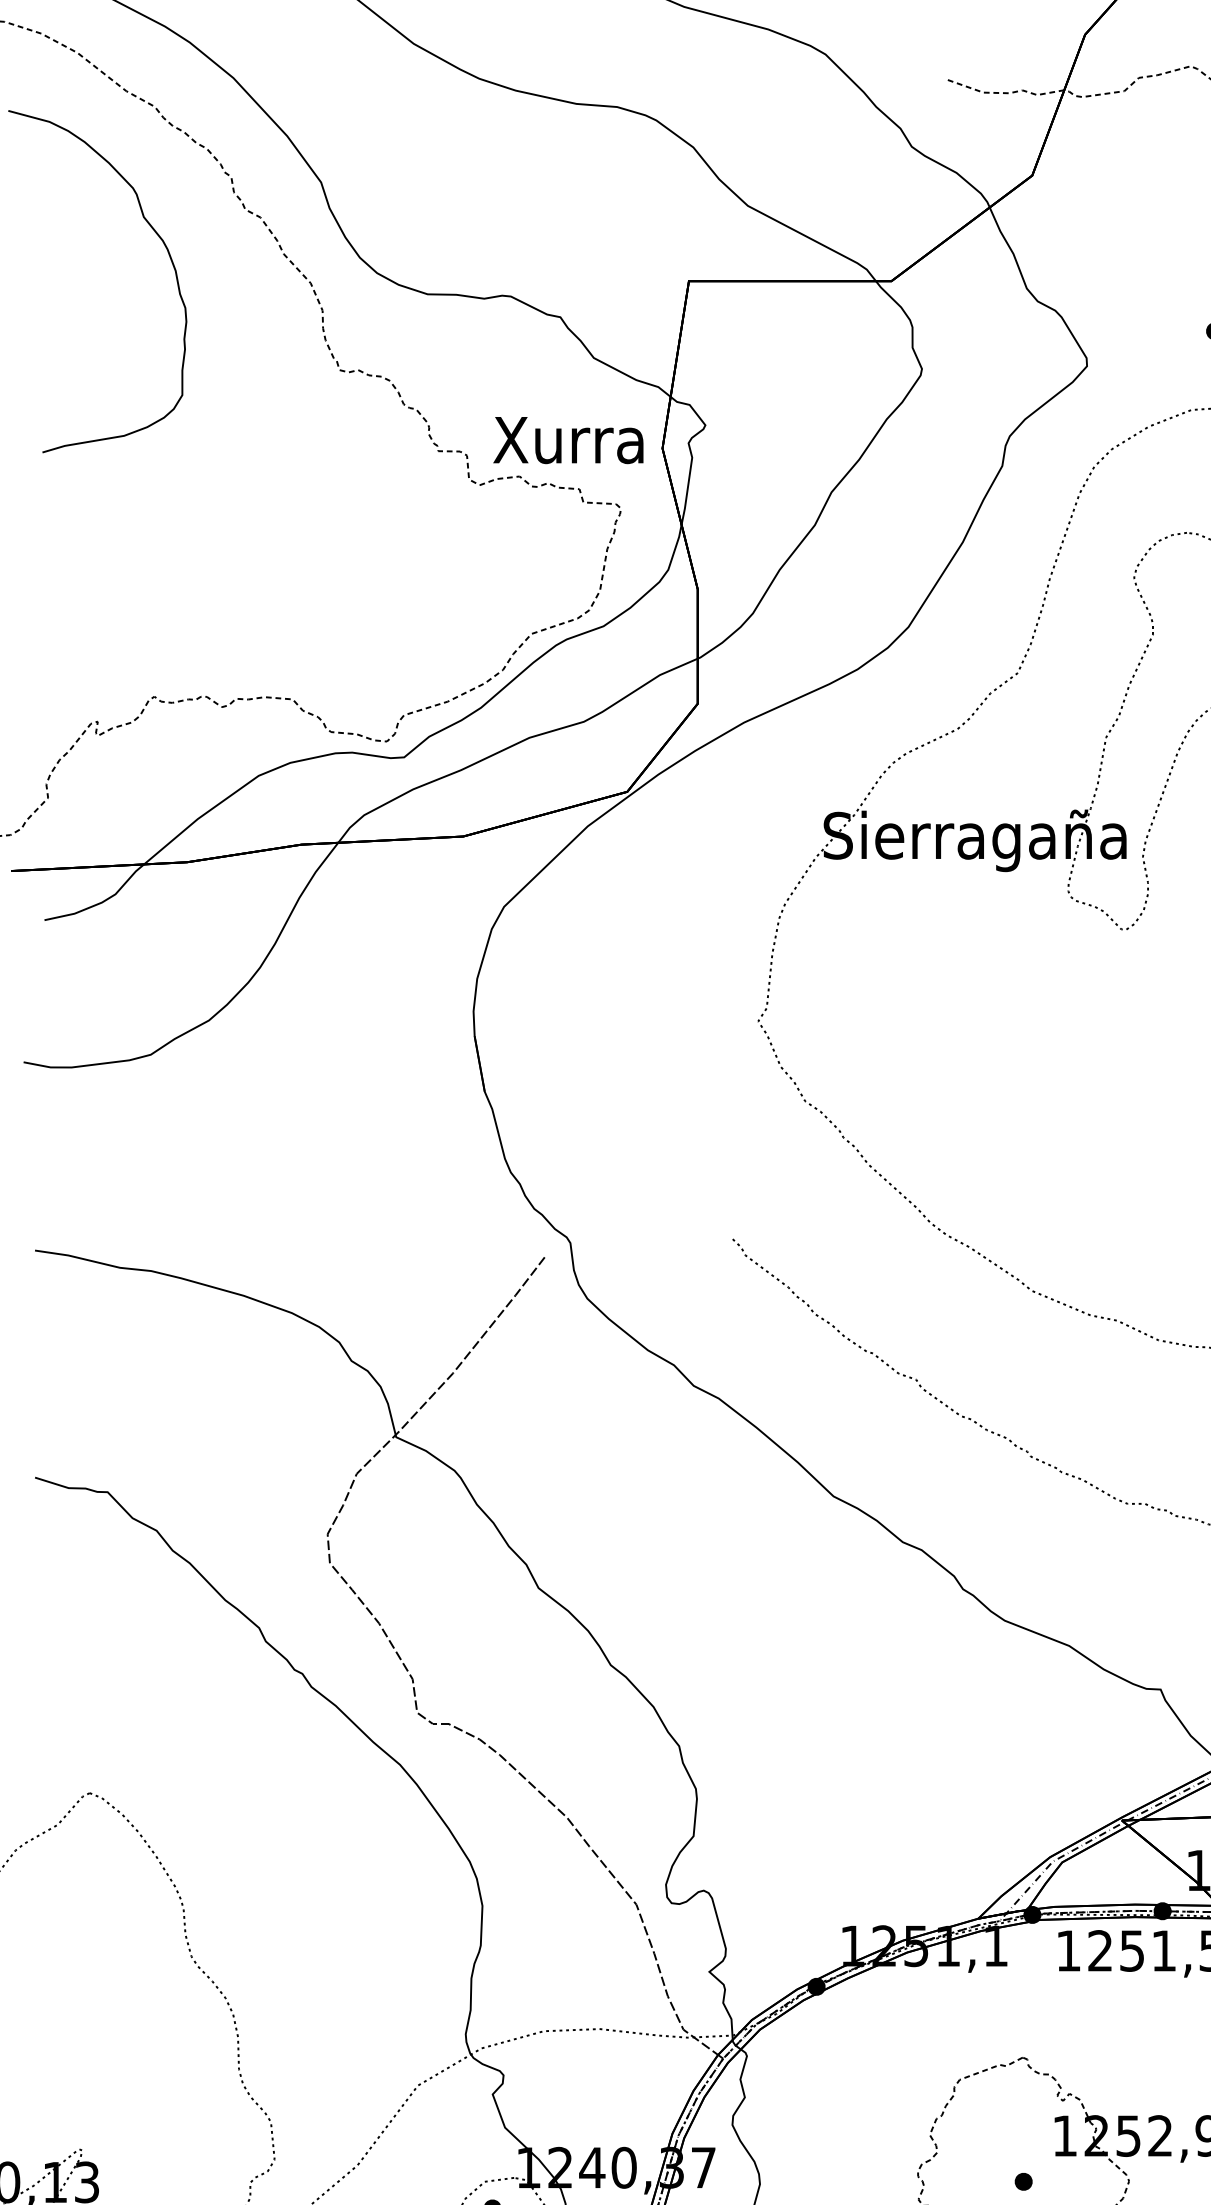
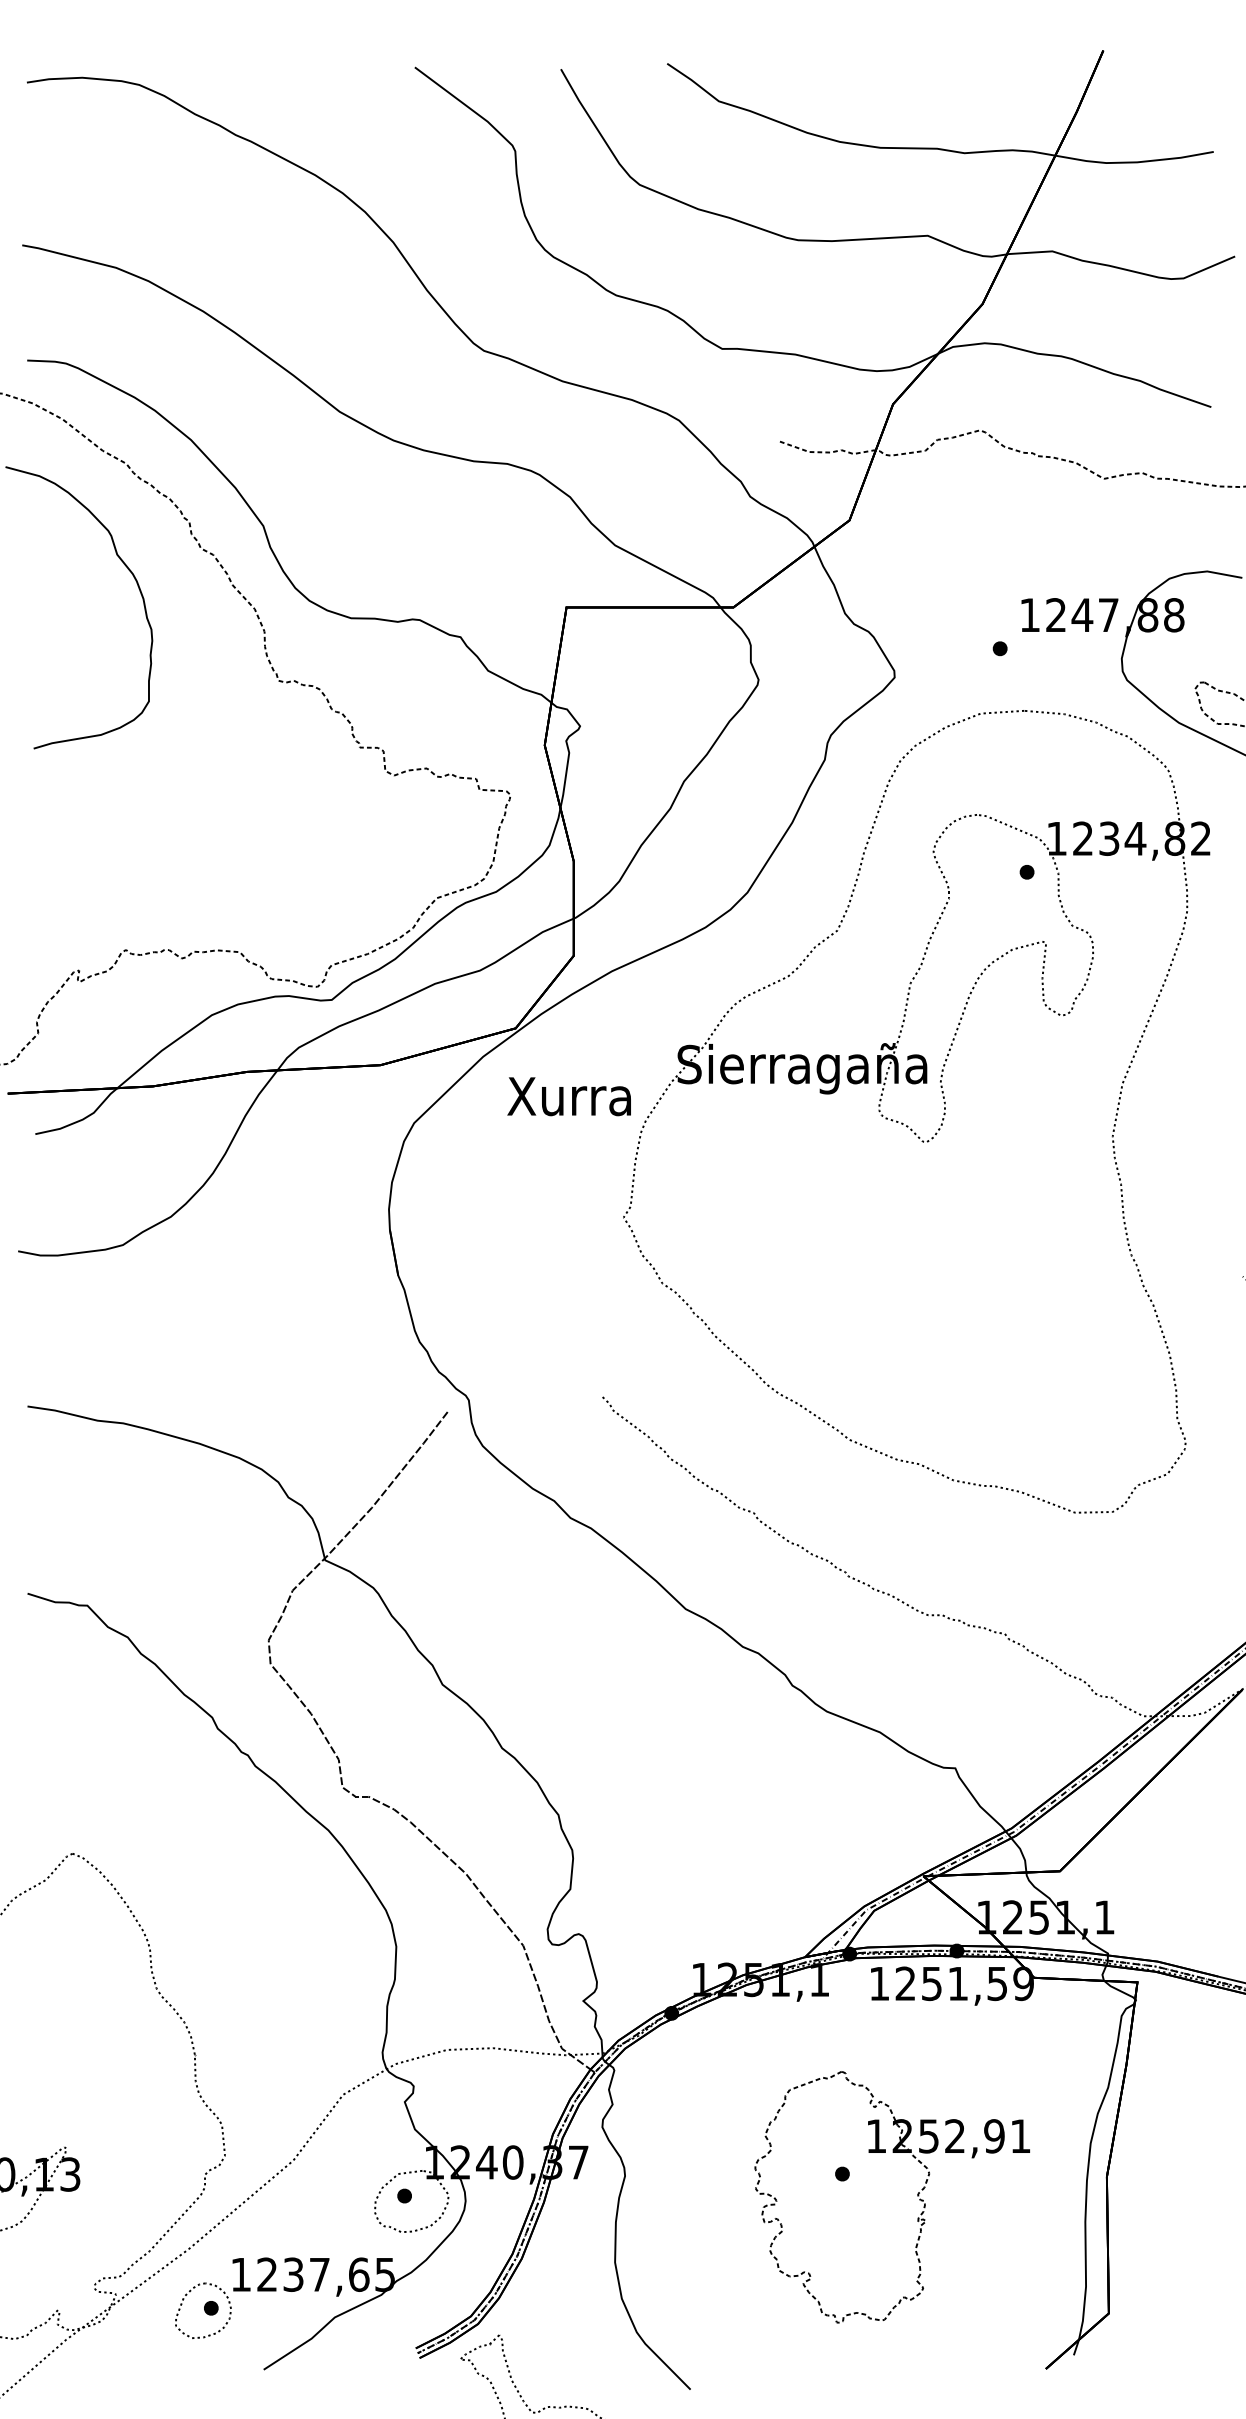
text: (567, 440) -> (568, 1096), moved

